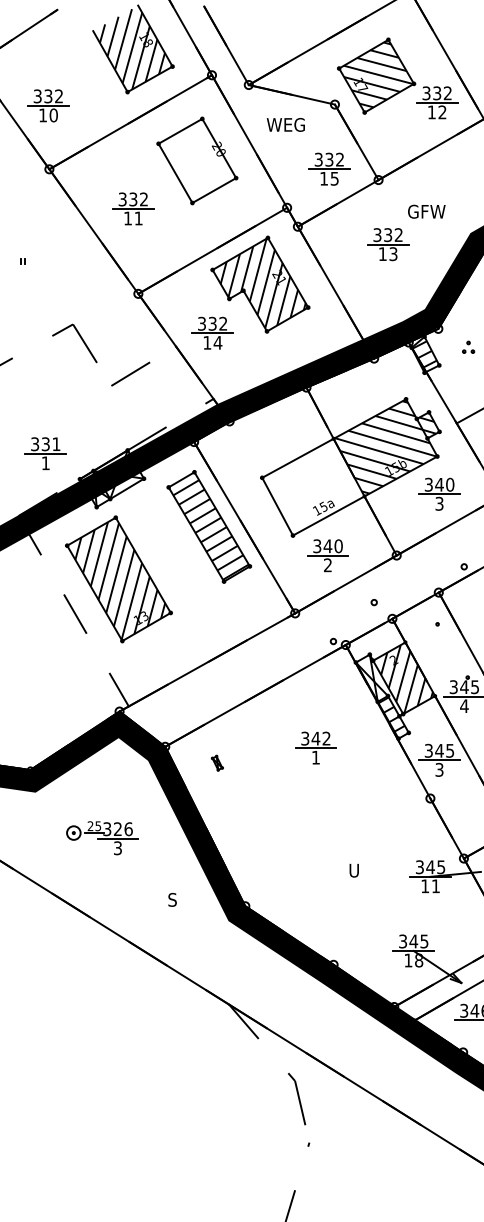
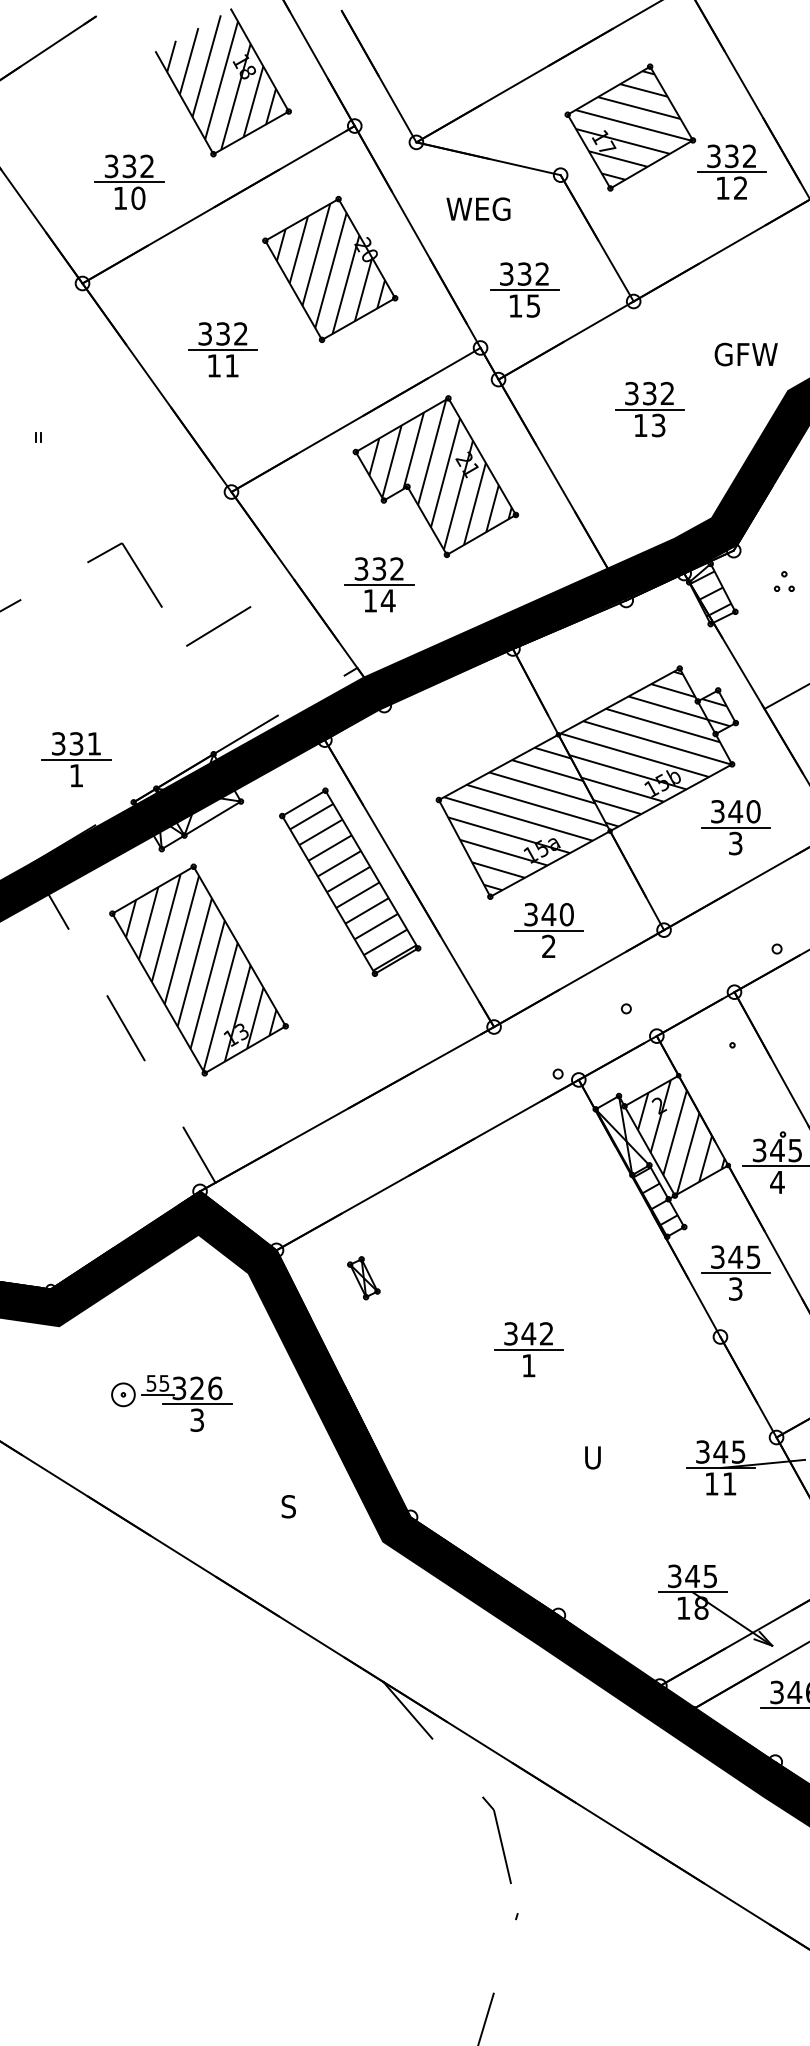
part: (48, 105) -> (129, 181), moved
hatch: (197, 160) -> (330, 268), added
part: (329, 168) -> (524, 288), moved
text: (426, 211) -> (745, 354), moved
part: (212, 332) -> (379, 583), moved
hatch: (313, 485) -> (524, 812), added
part: (315, 747) -> (528, 1348), moved
part: (217, 762) -> (363, 1276), size x1.67
text: (90, 826) -> (151, 1383), 25 -> 55

